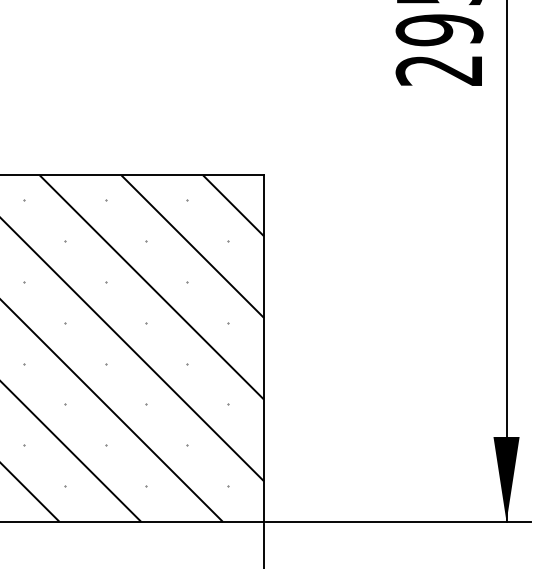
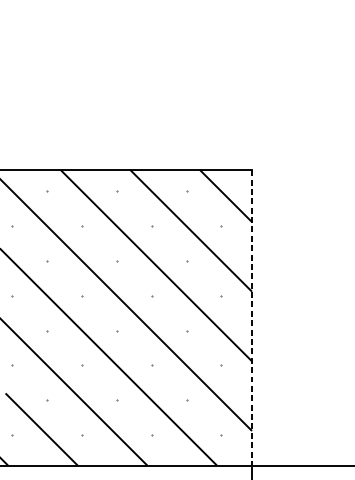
line: (264, 349) -> (252, 318), solid -> dashed

